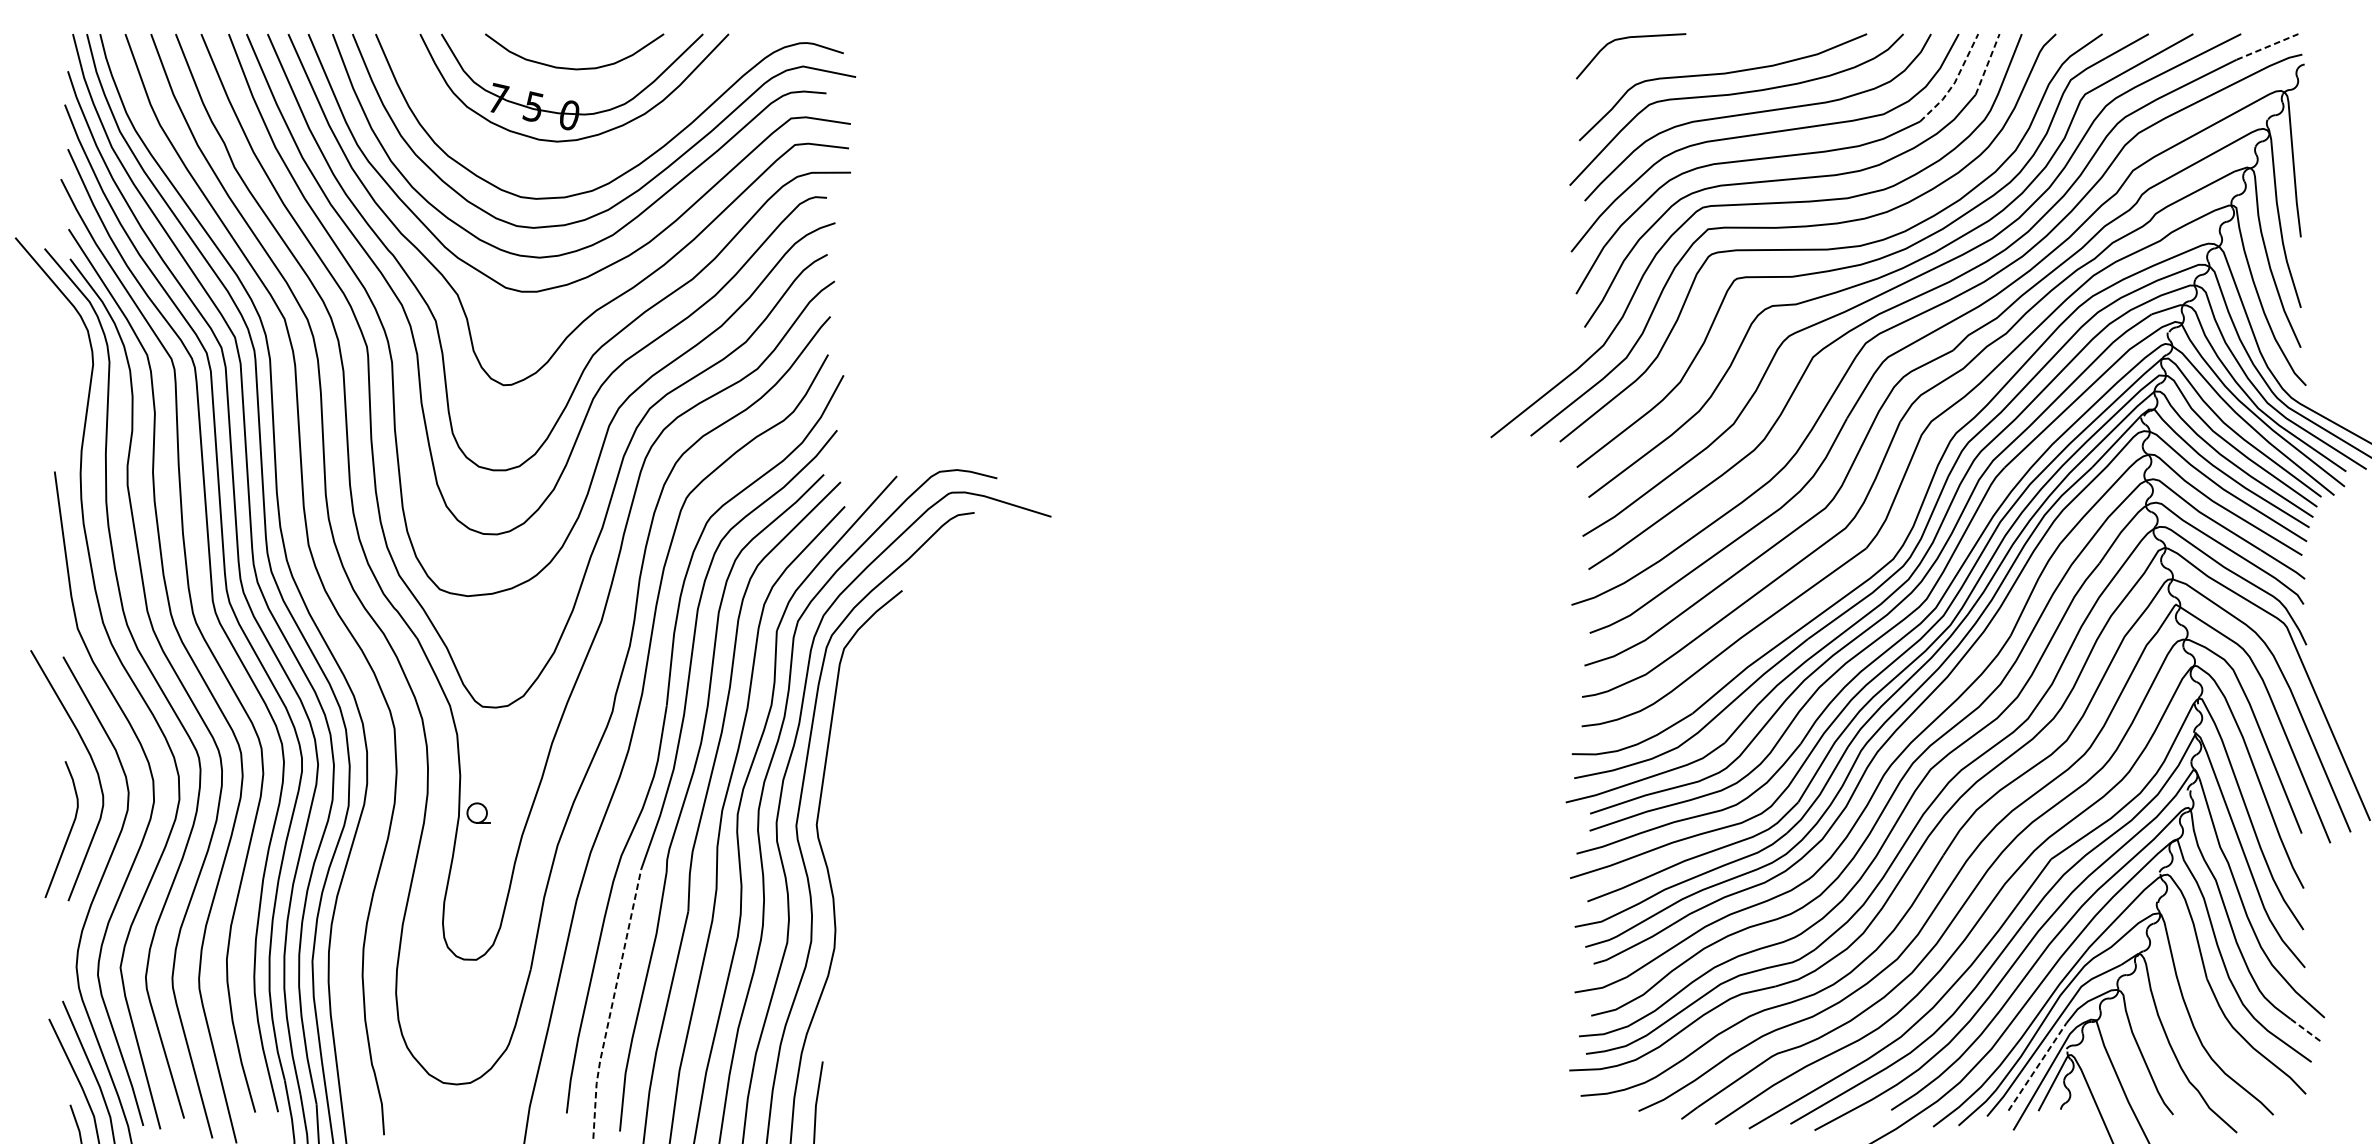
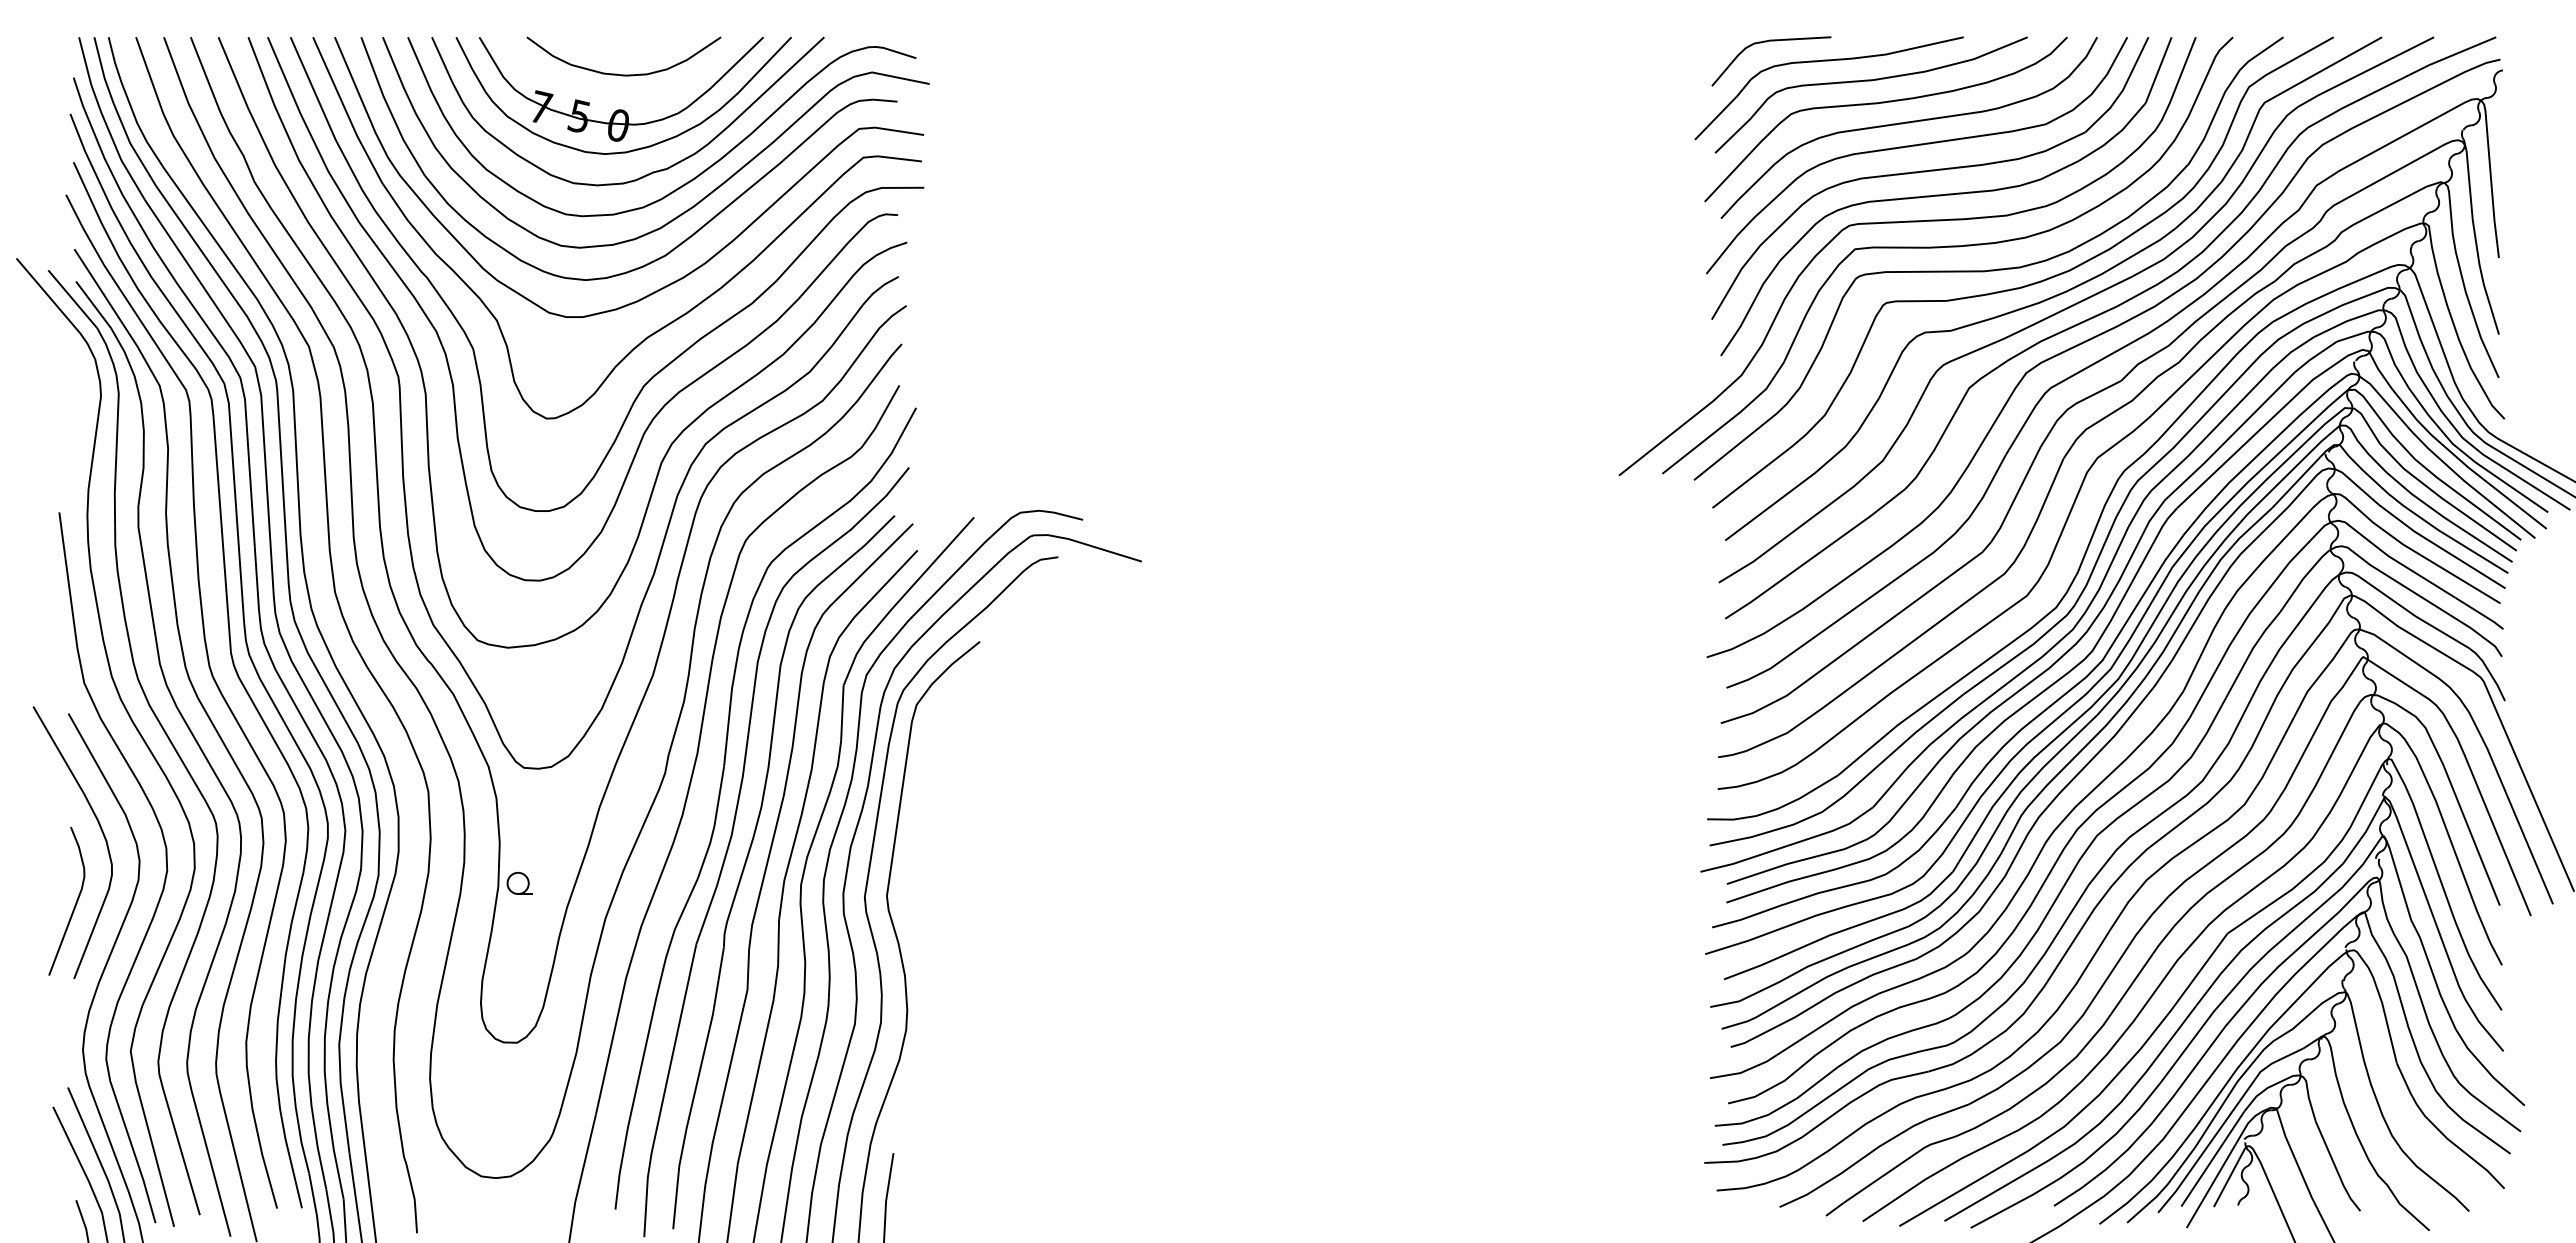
line: (2268, 47) -> (2463, 51), dashed -> solid
curve: (1683, 56) -> (1828, 61), added
line: (1987, 63) -> (2158, 69), dashed -> solid
line: (1954, 83) -> (2122, 90), dashed -> solid
curve: (600, 157) -> (652, 171), added
line: (612, 1003) -> (665, 1090), dashed -> solid
line: (2306, 1030) -> (2504, 1119), dashed -> solid
line: (2038, 1066) -> (2213, 1158), dashed -> solid

